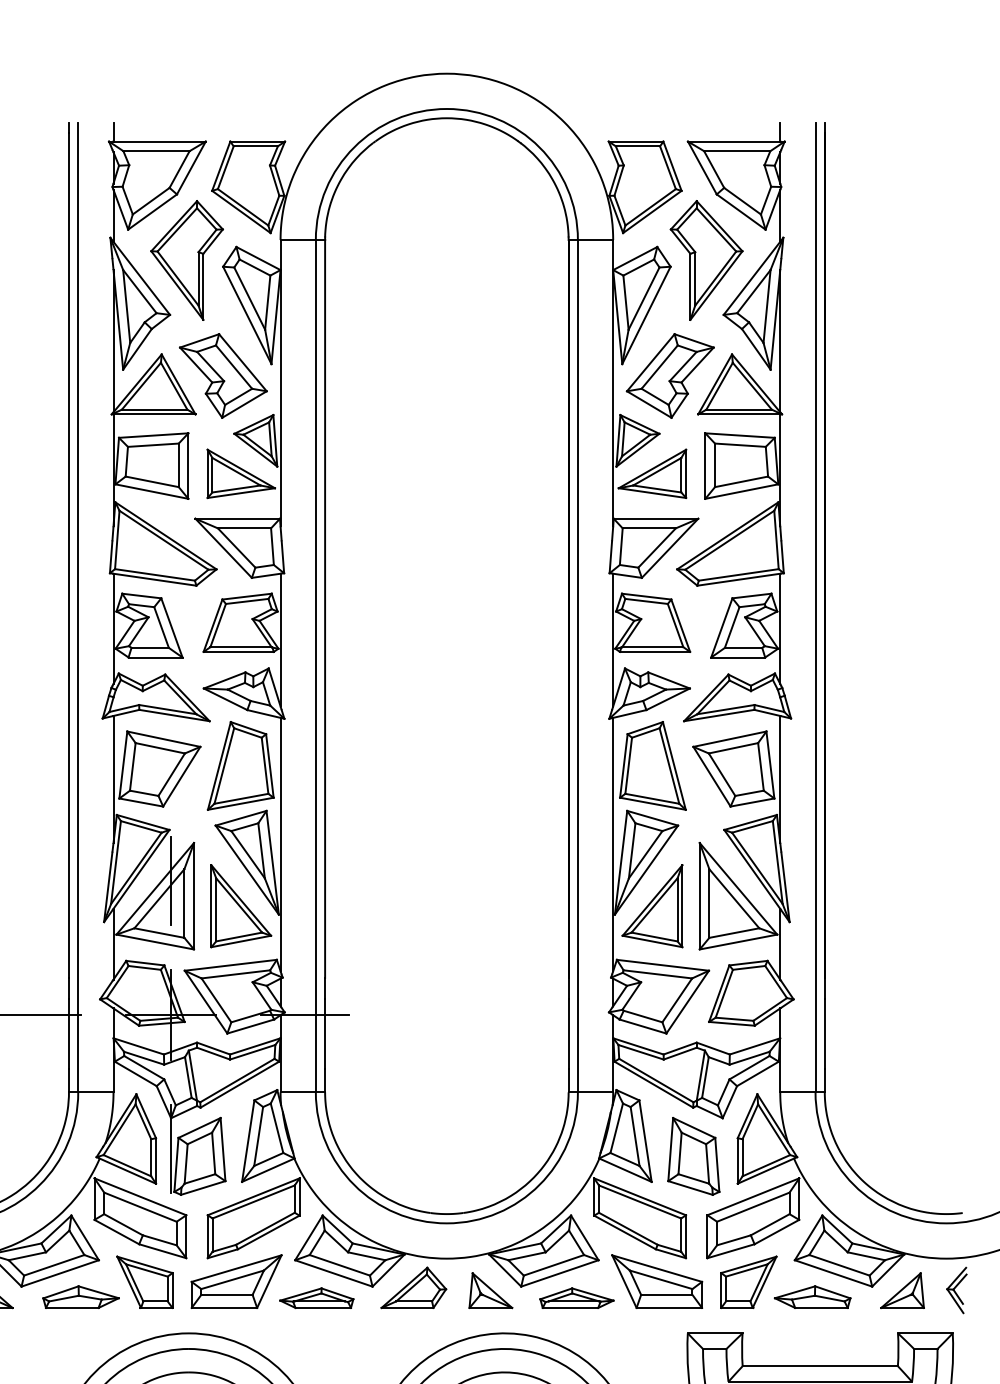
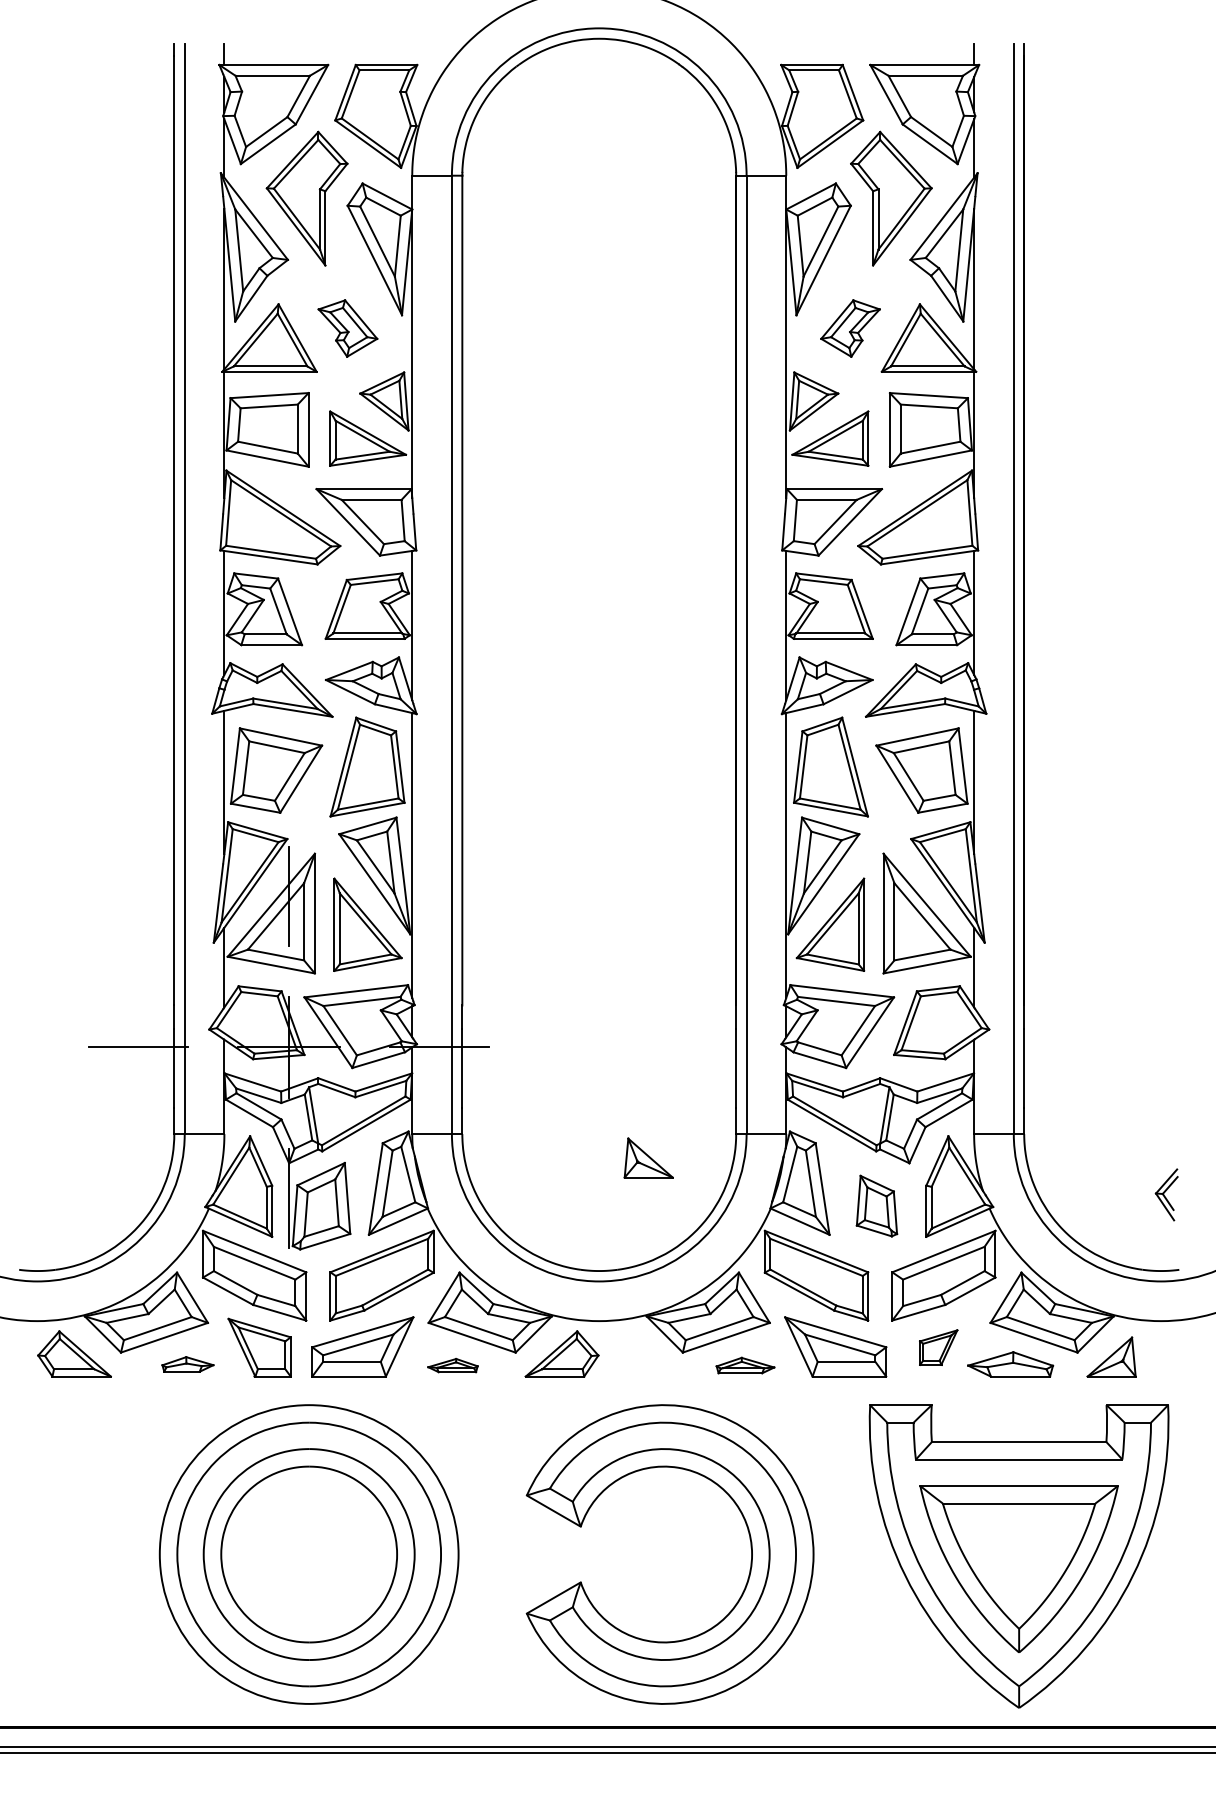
part: (222, 375) -> (347, 328), size x0.6
part: (670, 375) -> (850, 328), size x0.6
part: (693, 1155) -> (876, 1205), size x0.7
part: (748, 1282) -> (938, 1347), size x0.6
part: (490, 1290) -> (648, 1157), moved
part: (956, 1290) -> (1166, 1194), moved
part: (80, 1297) -> (187, 1364), size x0.6
part: (316, 1298) -> (452, 1365), size x0.6
part: (576, 1298) -> (745, 1365), size x0.7

